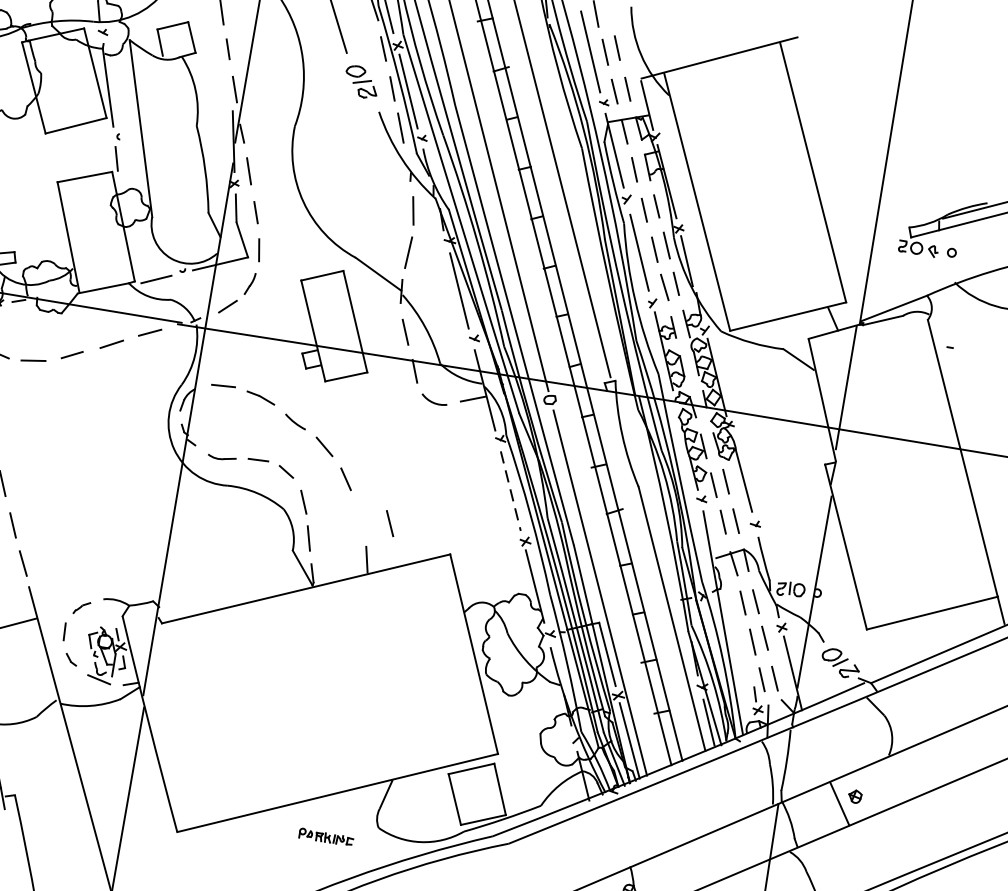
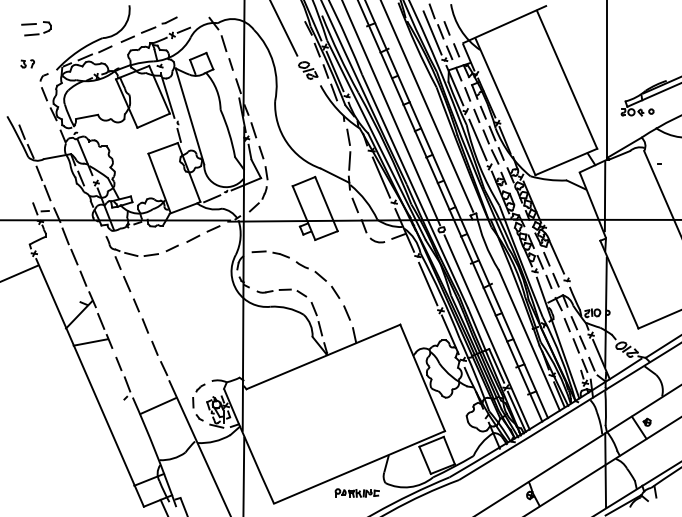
line: (511, 492) -> (428, 284), dashed -> solid
line: (389, 522) -> (346, 312), moved
part: (325, 836) -> (356, 492), size x1.43

